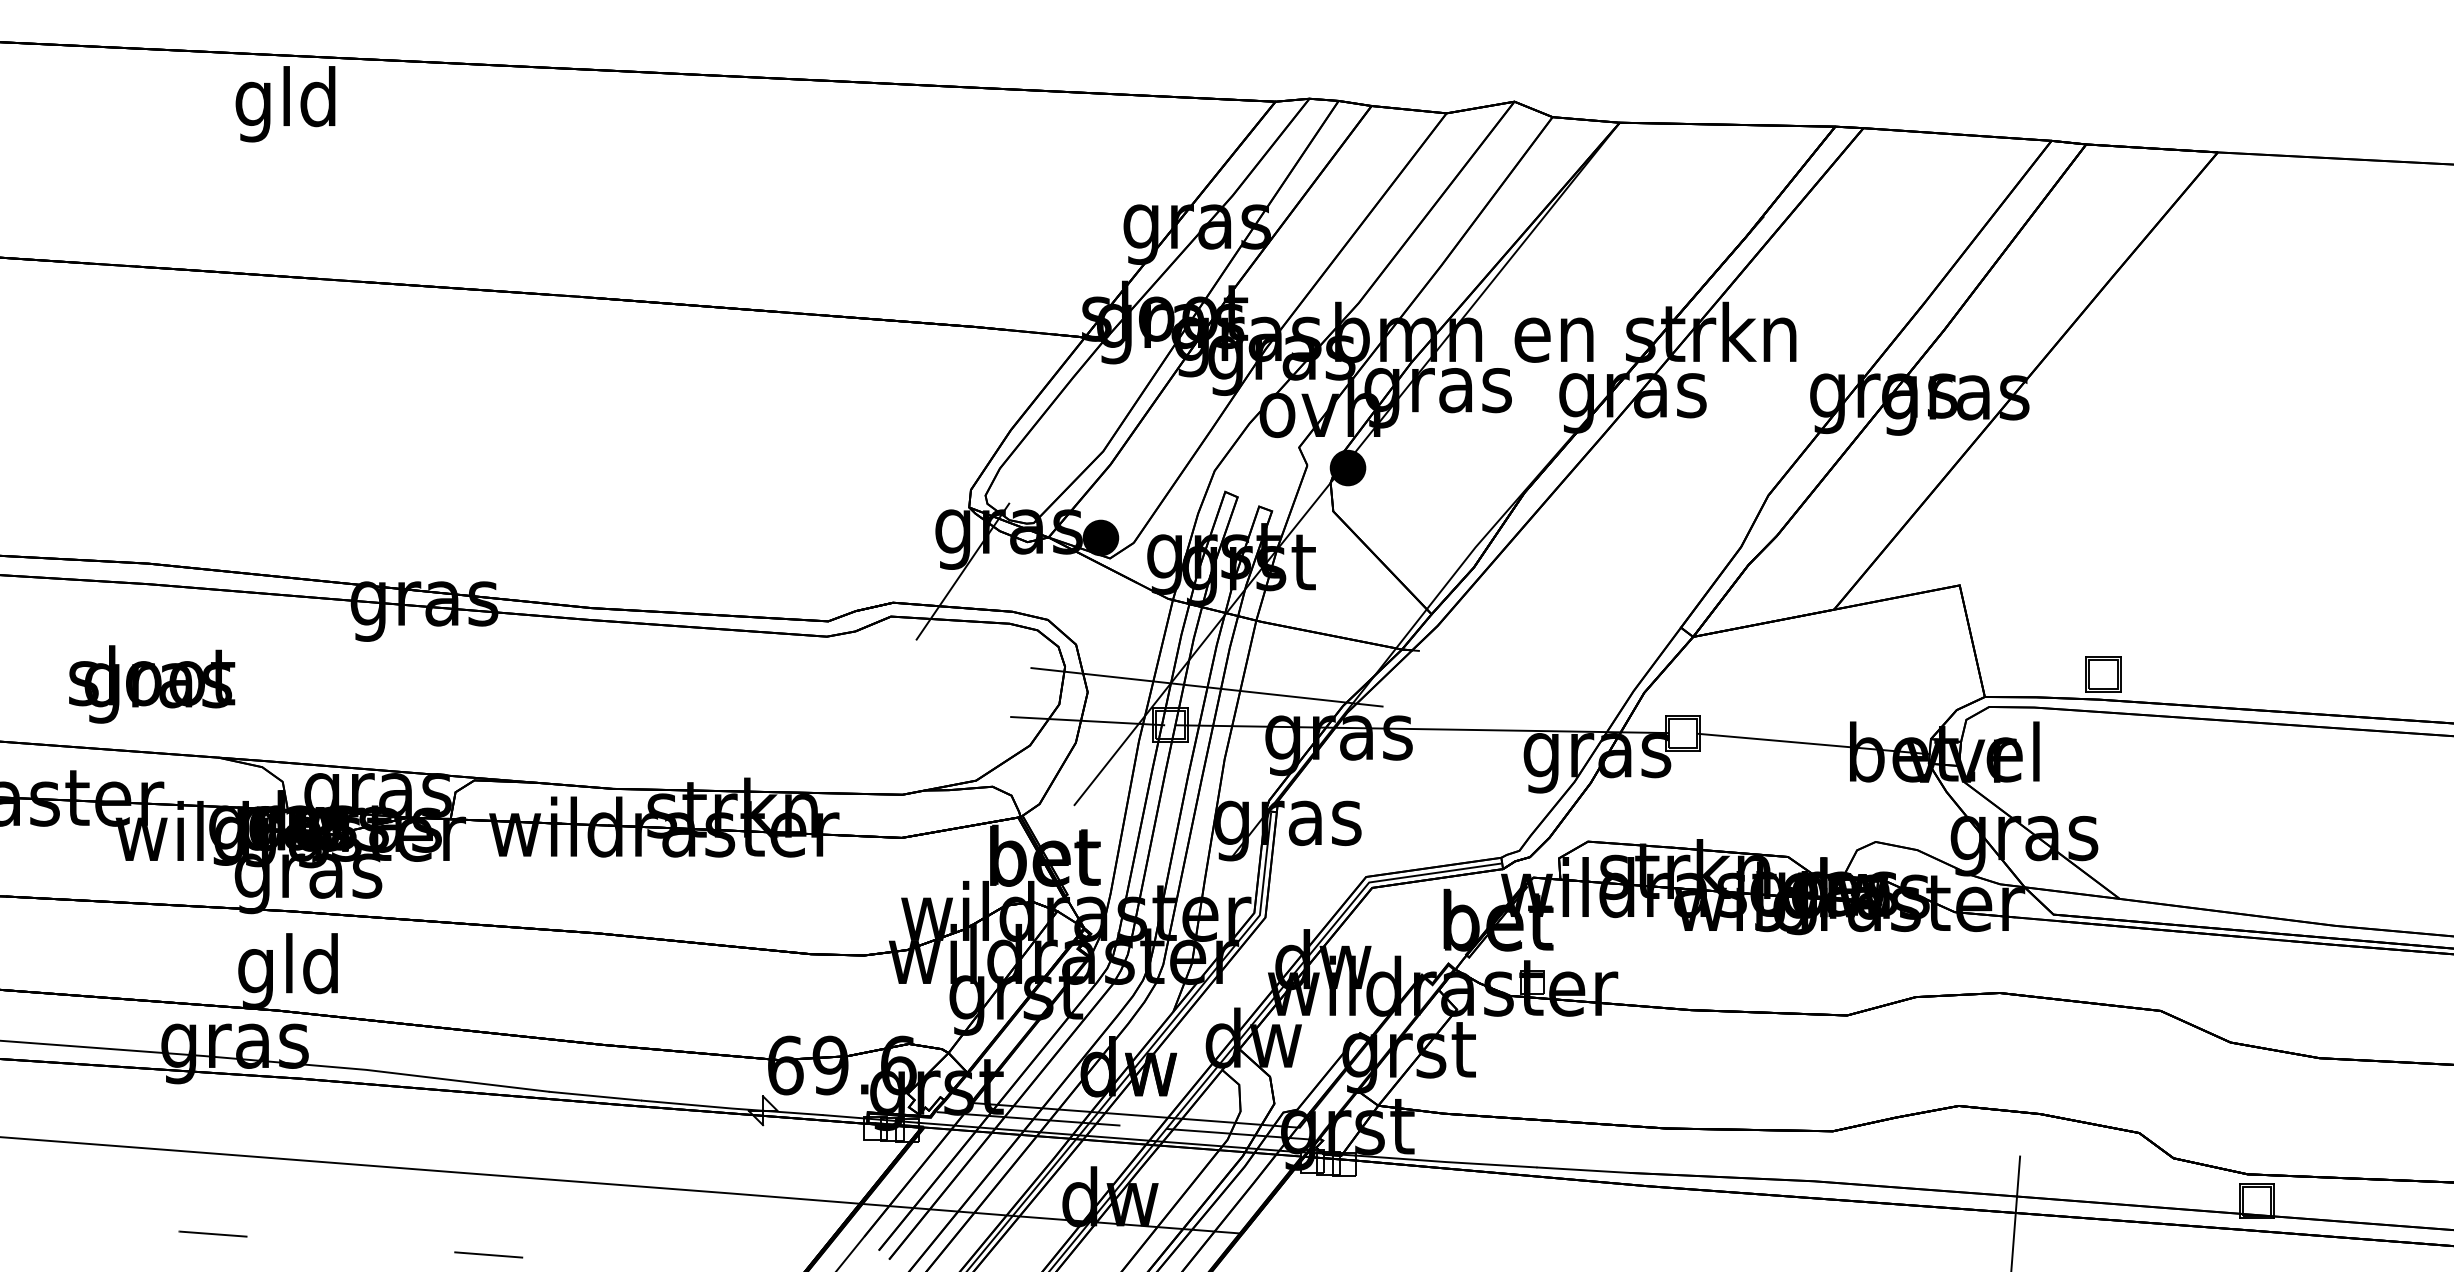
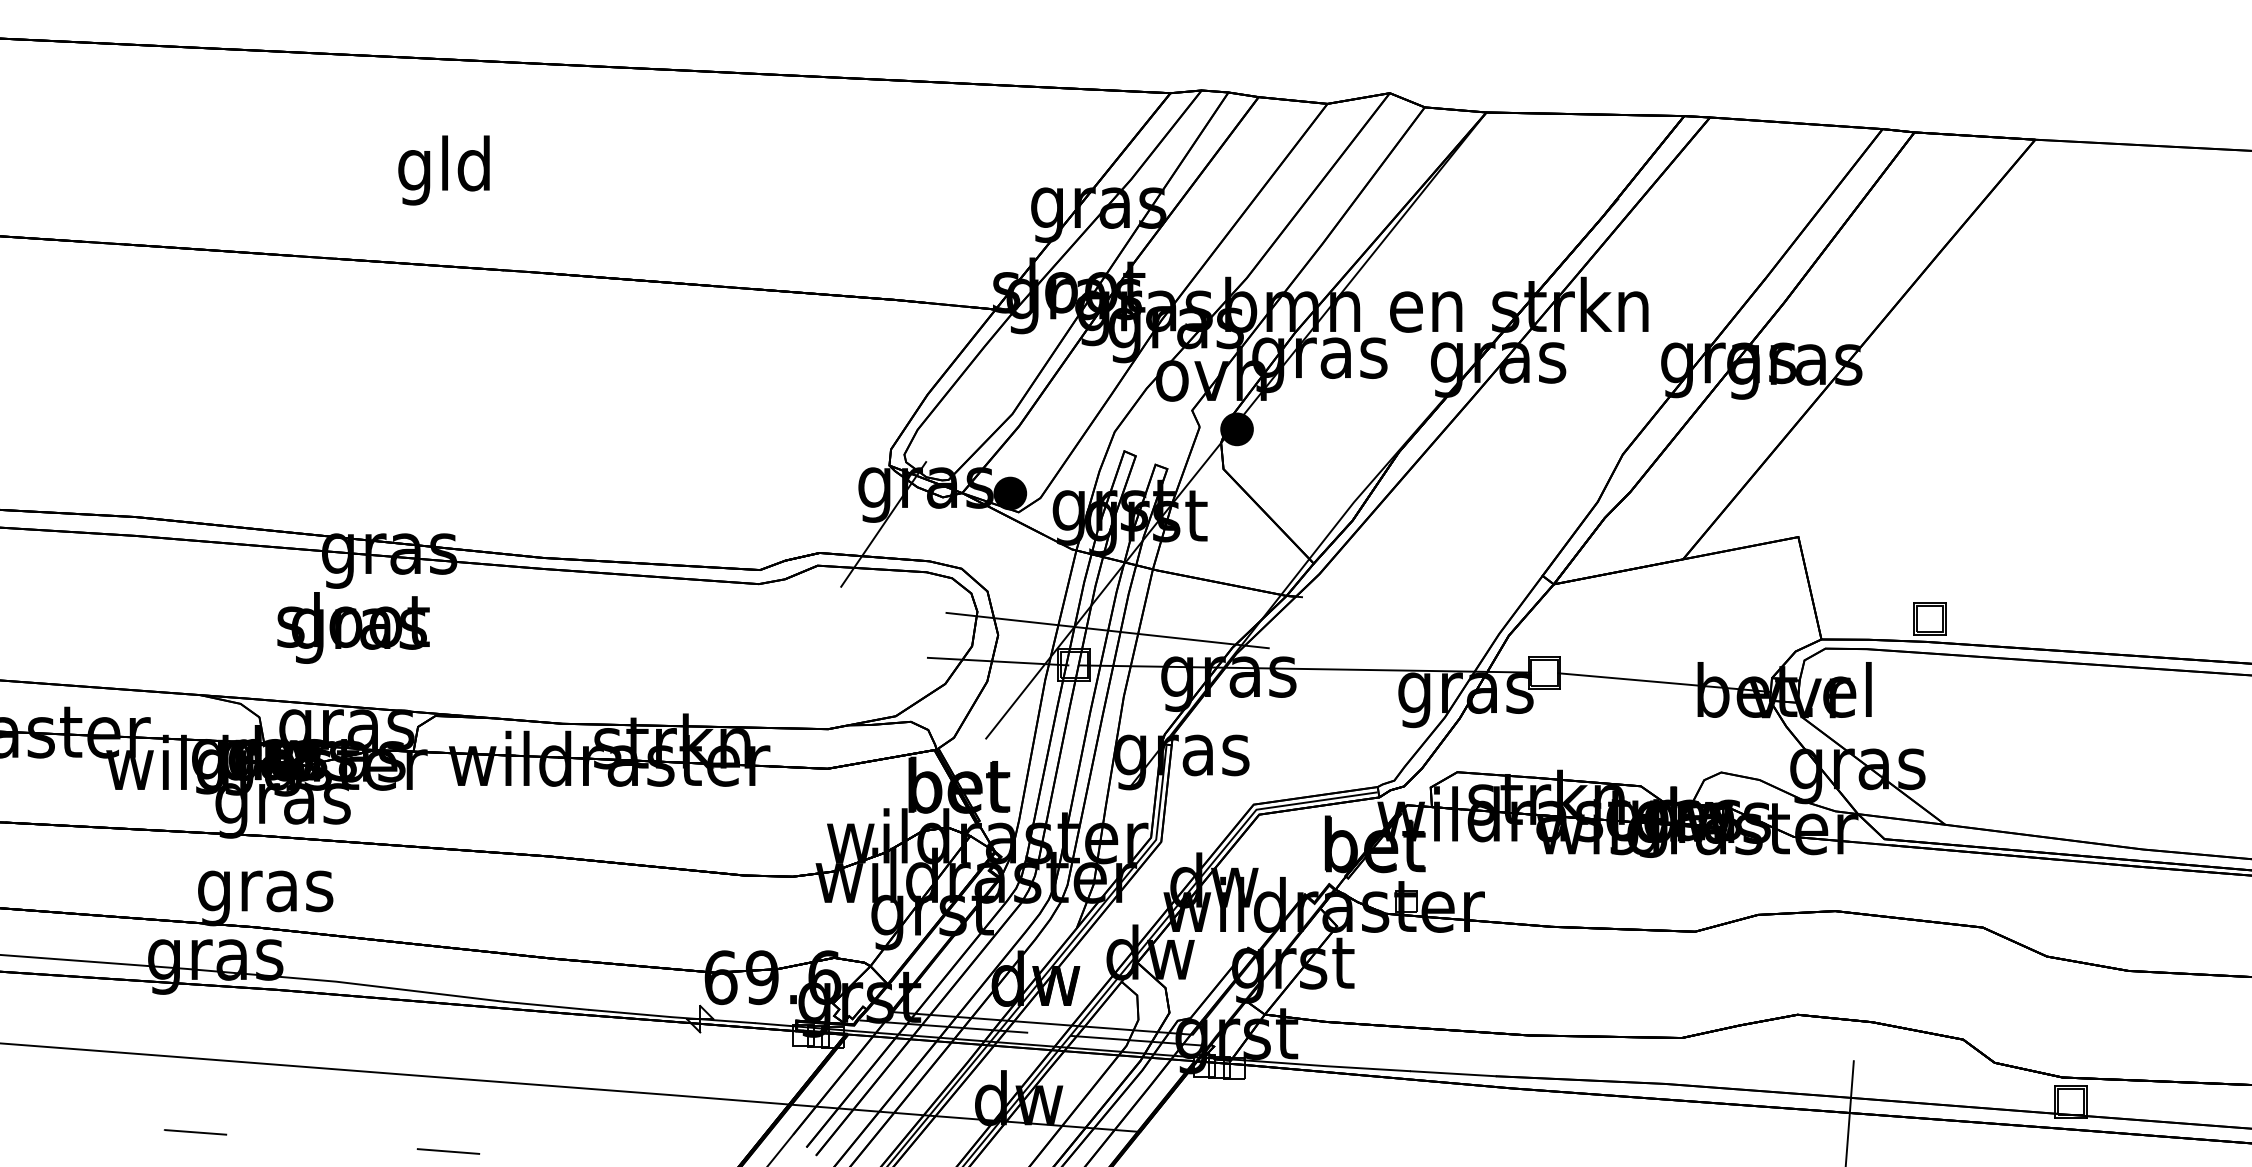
text: (284, 104) -> (443, 170), moved
text: (152, 683) -> (353, 627), moved
text: (289, 971) -> (265, 891), gld -> gras

